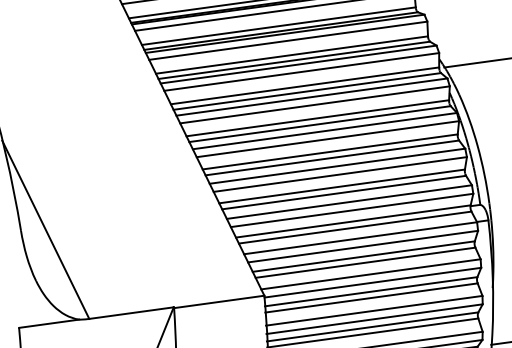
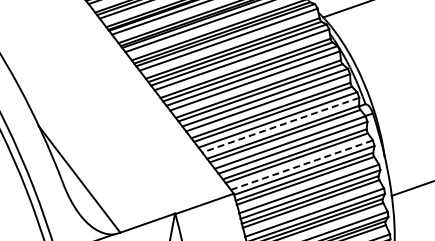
line: (351, 210) -> (280, 125), solid -> dashed
line: (371, 274) -> (302, 165), solid -> dashed

